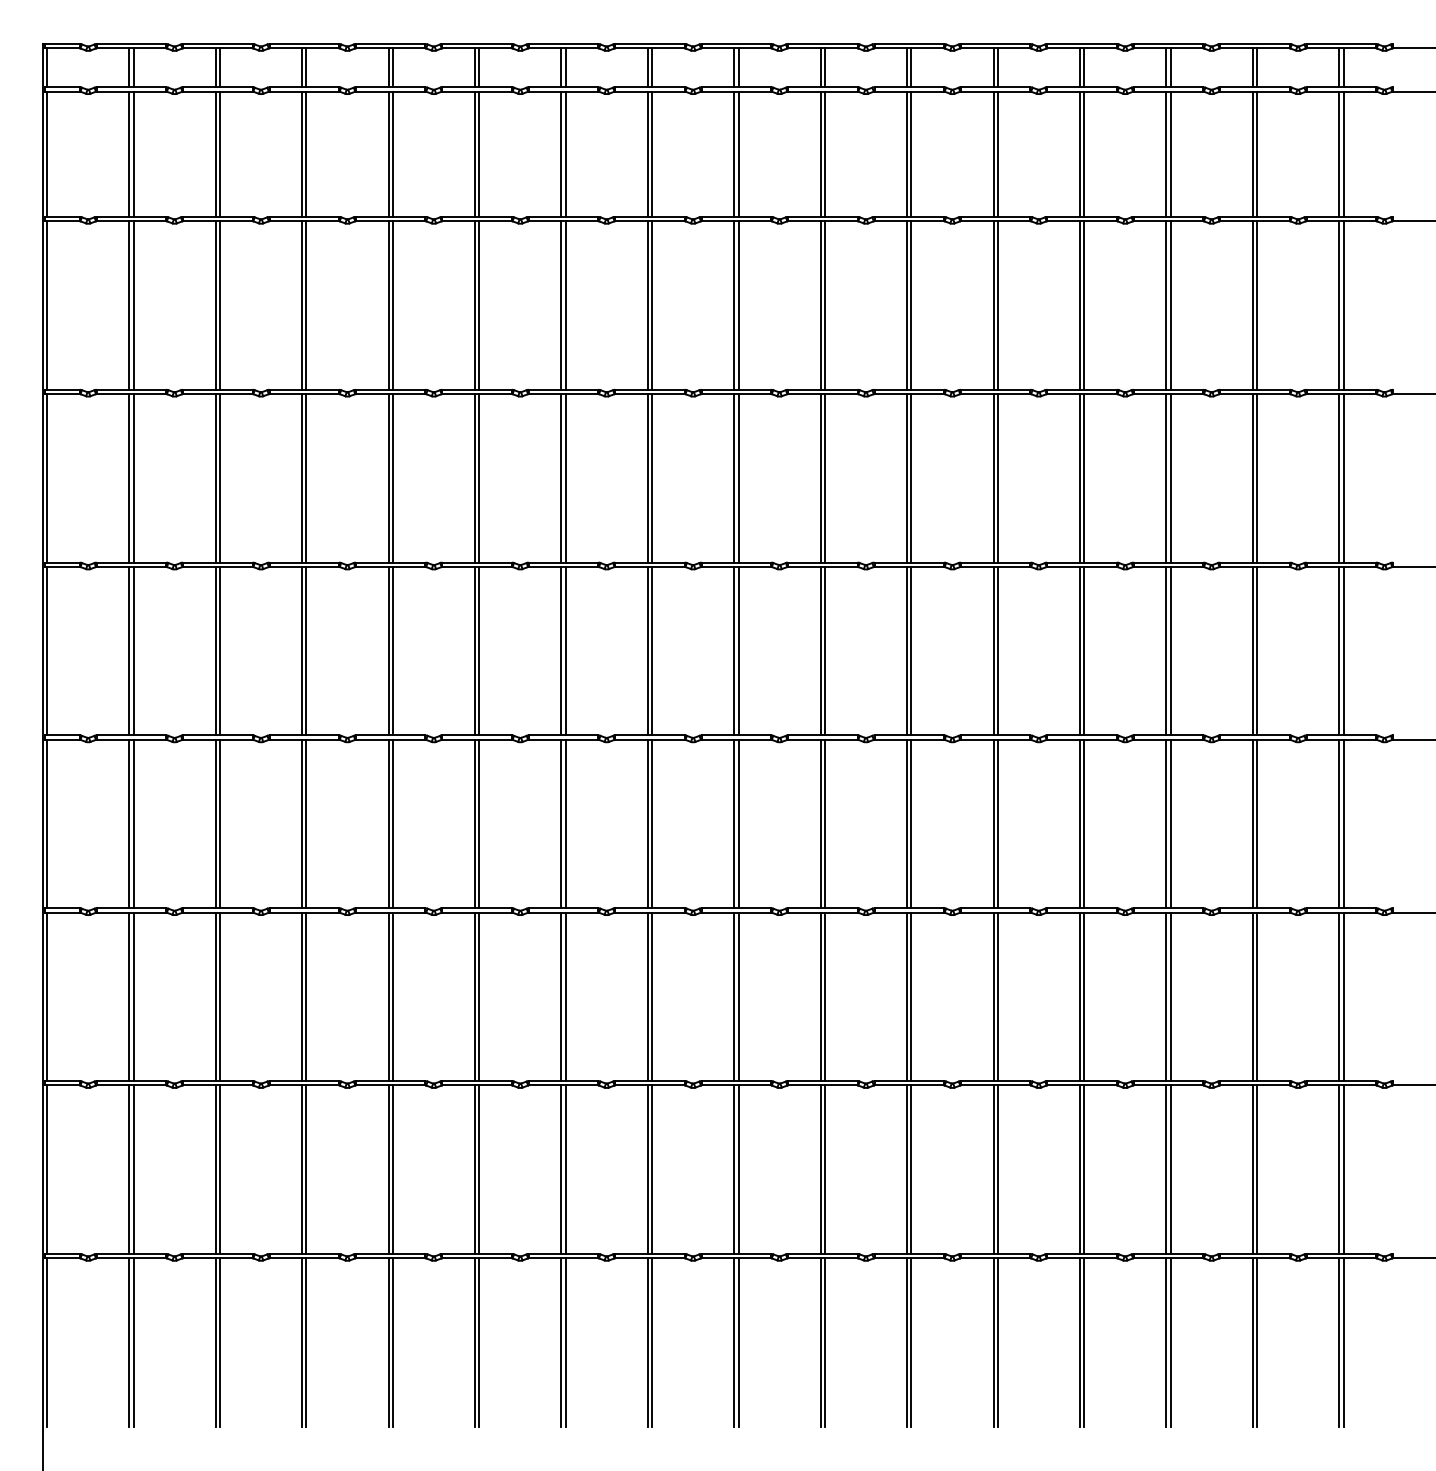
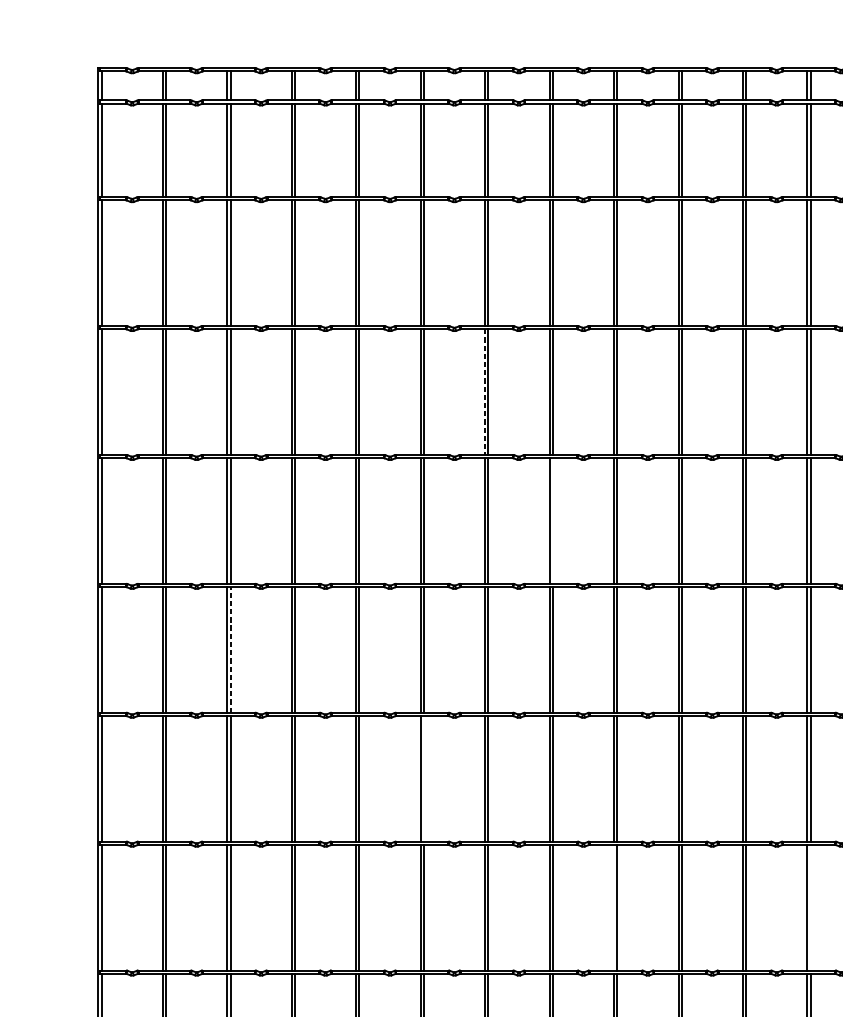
line: (561, 478) -> (485, 392), solid -> dashed
line: (652, 650) -> (553, 520), removed
line: (220, 823) -> (230, 649), solid -> dashed
line: (479, 996) -> (424, 778), removed
line: (734, 1169) -> (614, 907), removed
line: (997, 1169) -> (810, 907), removed

